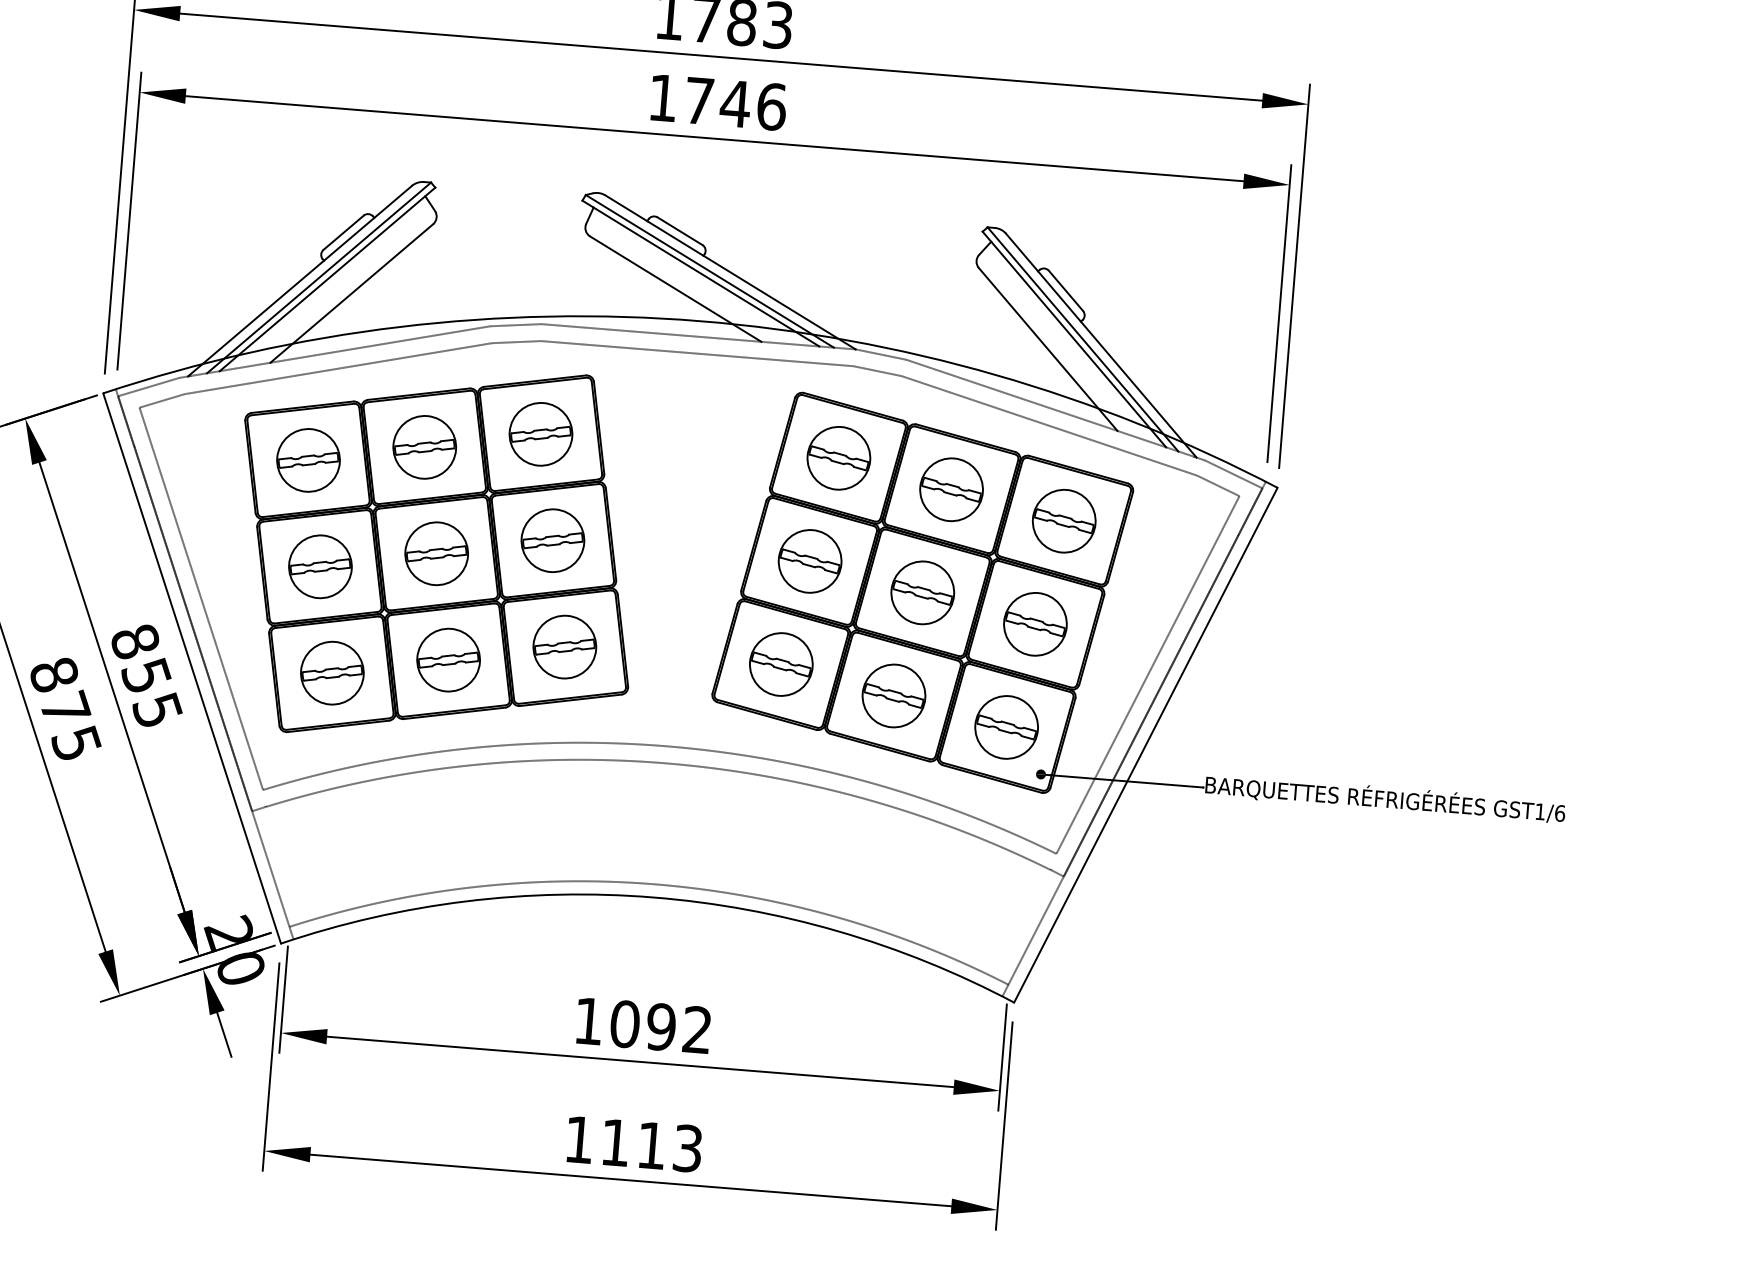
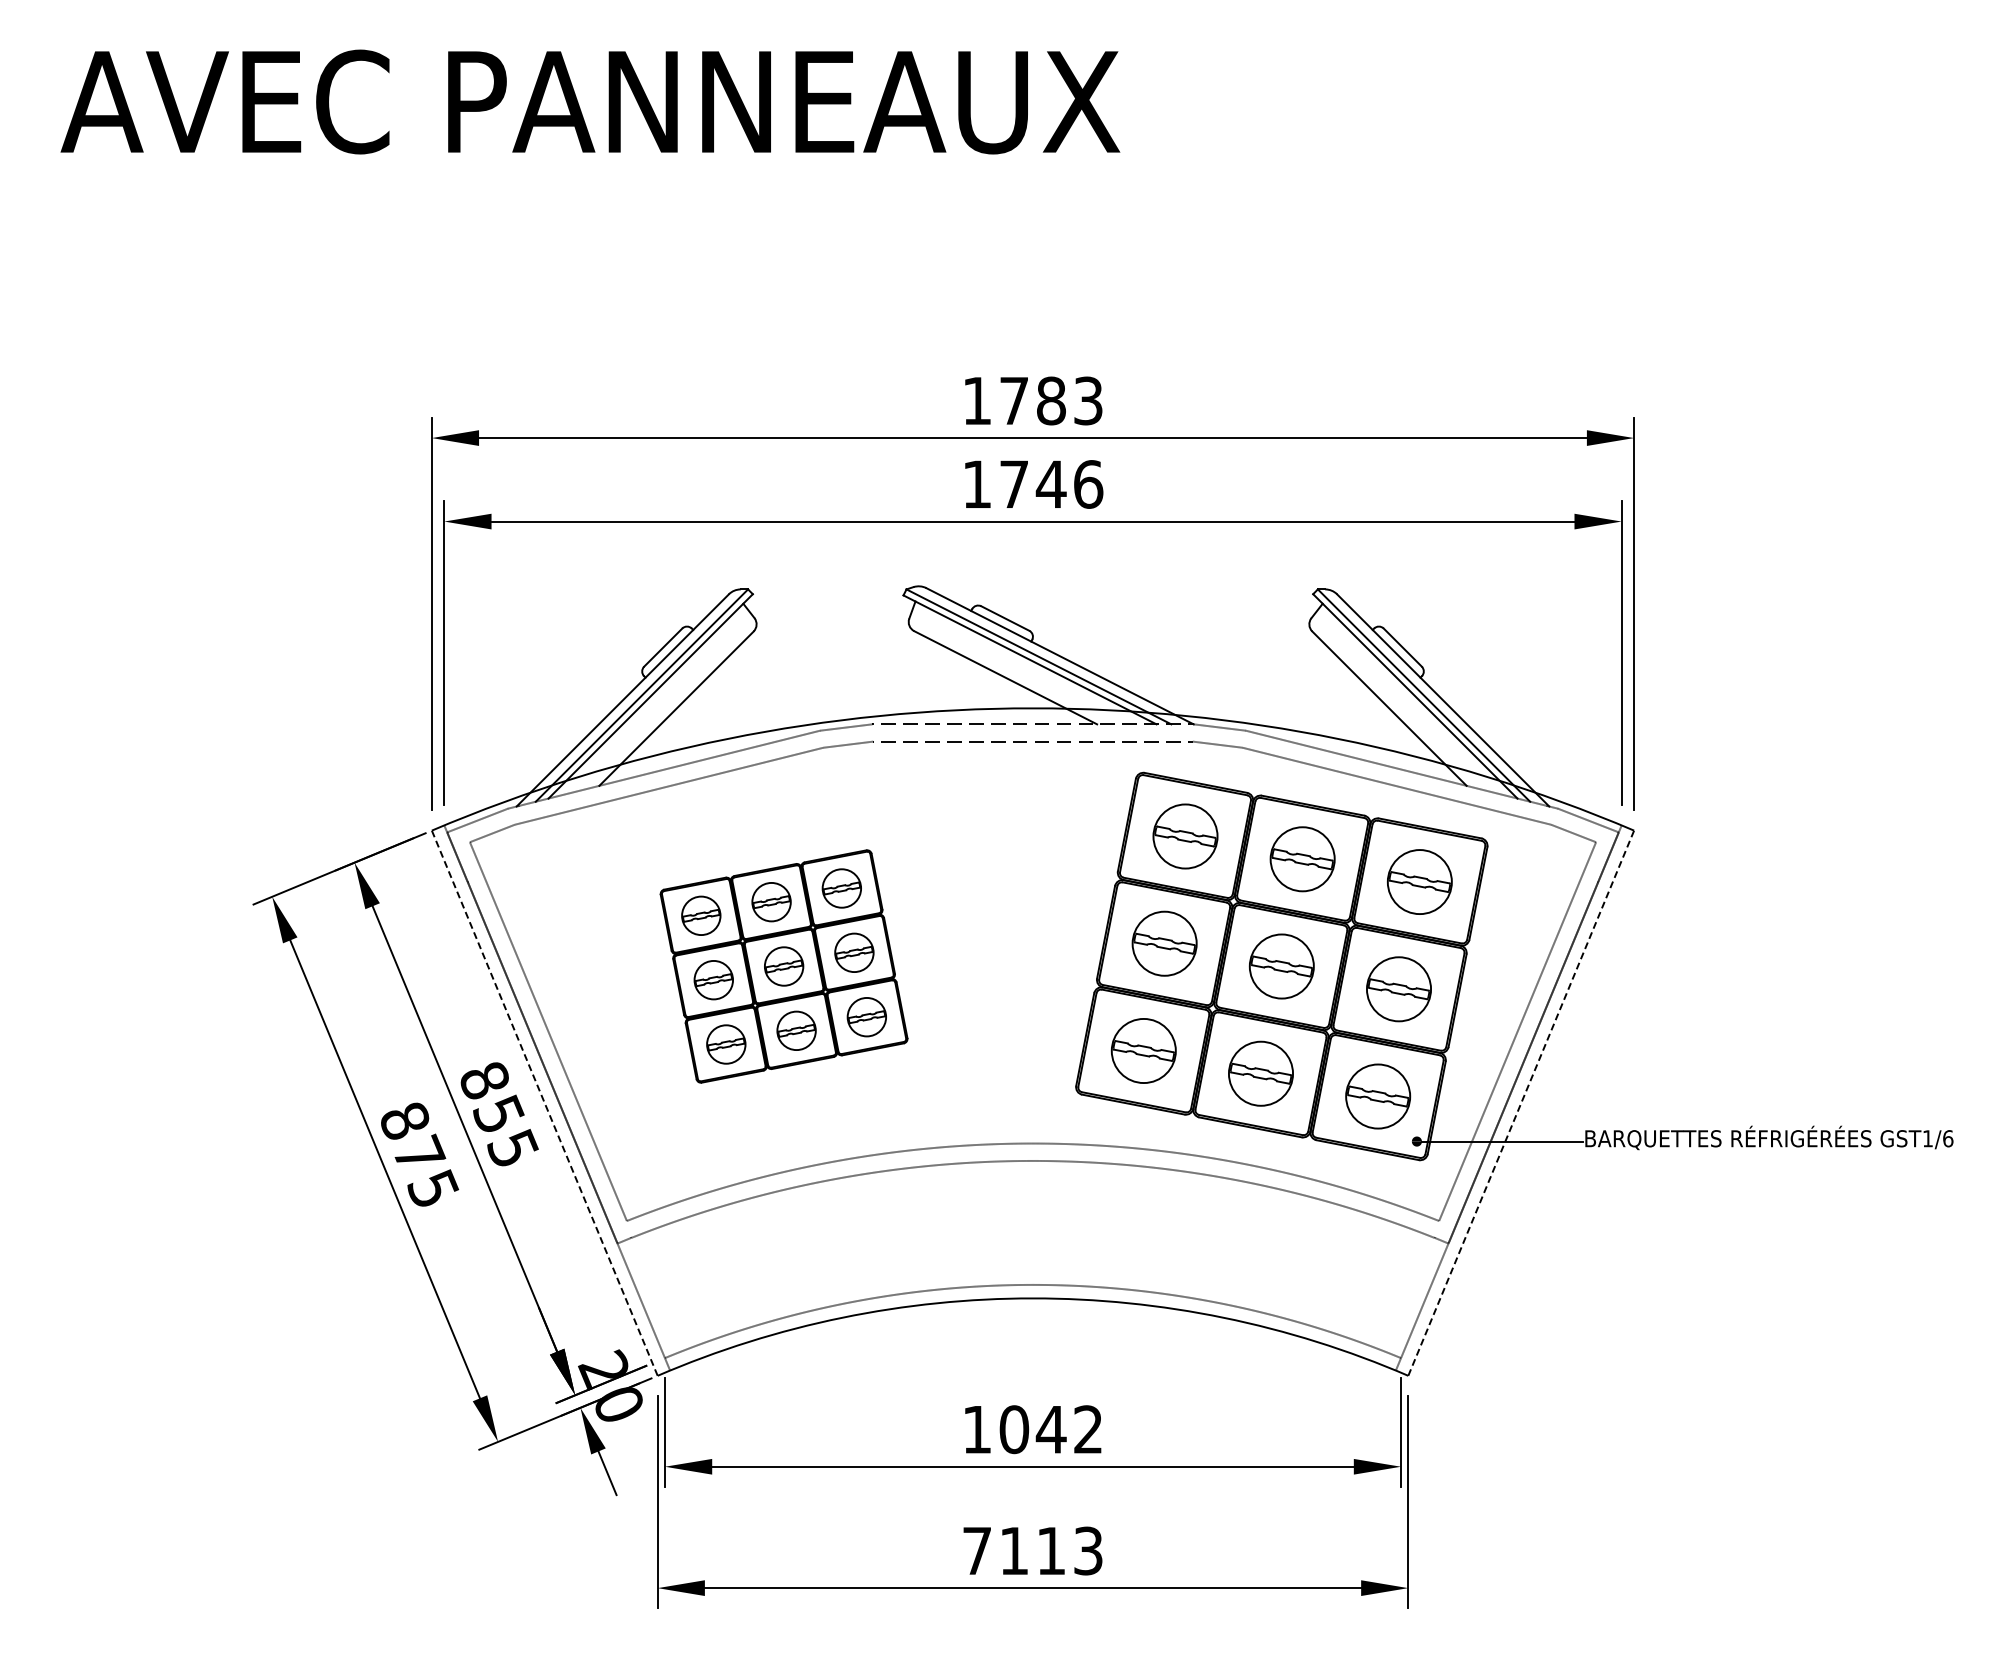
part: (436, 553) -> (783, 966), size x0.6
line: (191, 667) -> (544, 1102), solid -> dashed
line: (1146, 744) -> (1521, 1102), solid -> dashed
text: (660, 1026) -> (1050, 1429), 1092 -> 1042
text: (578, 1139) -> (976, 1550), 1113 -> 7113

